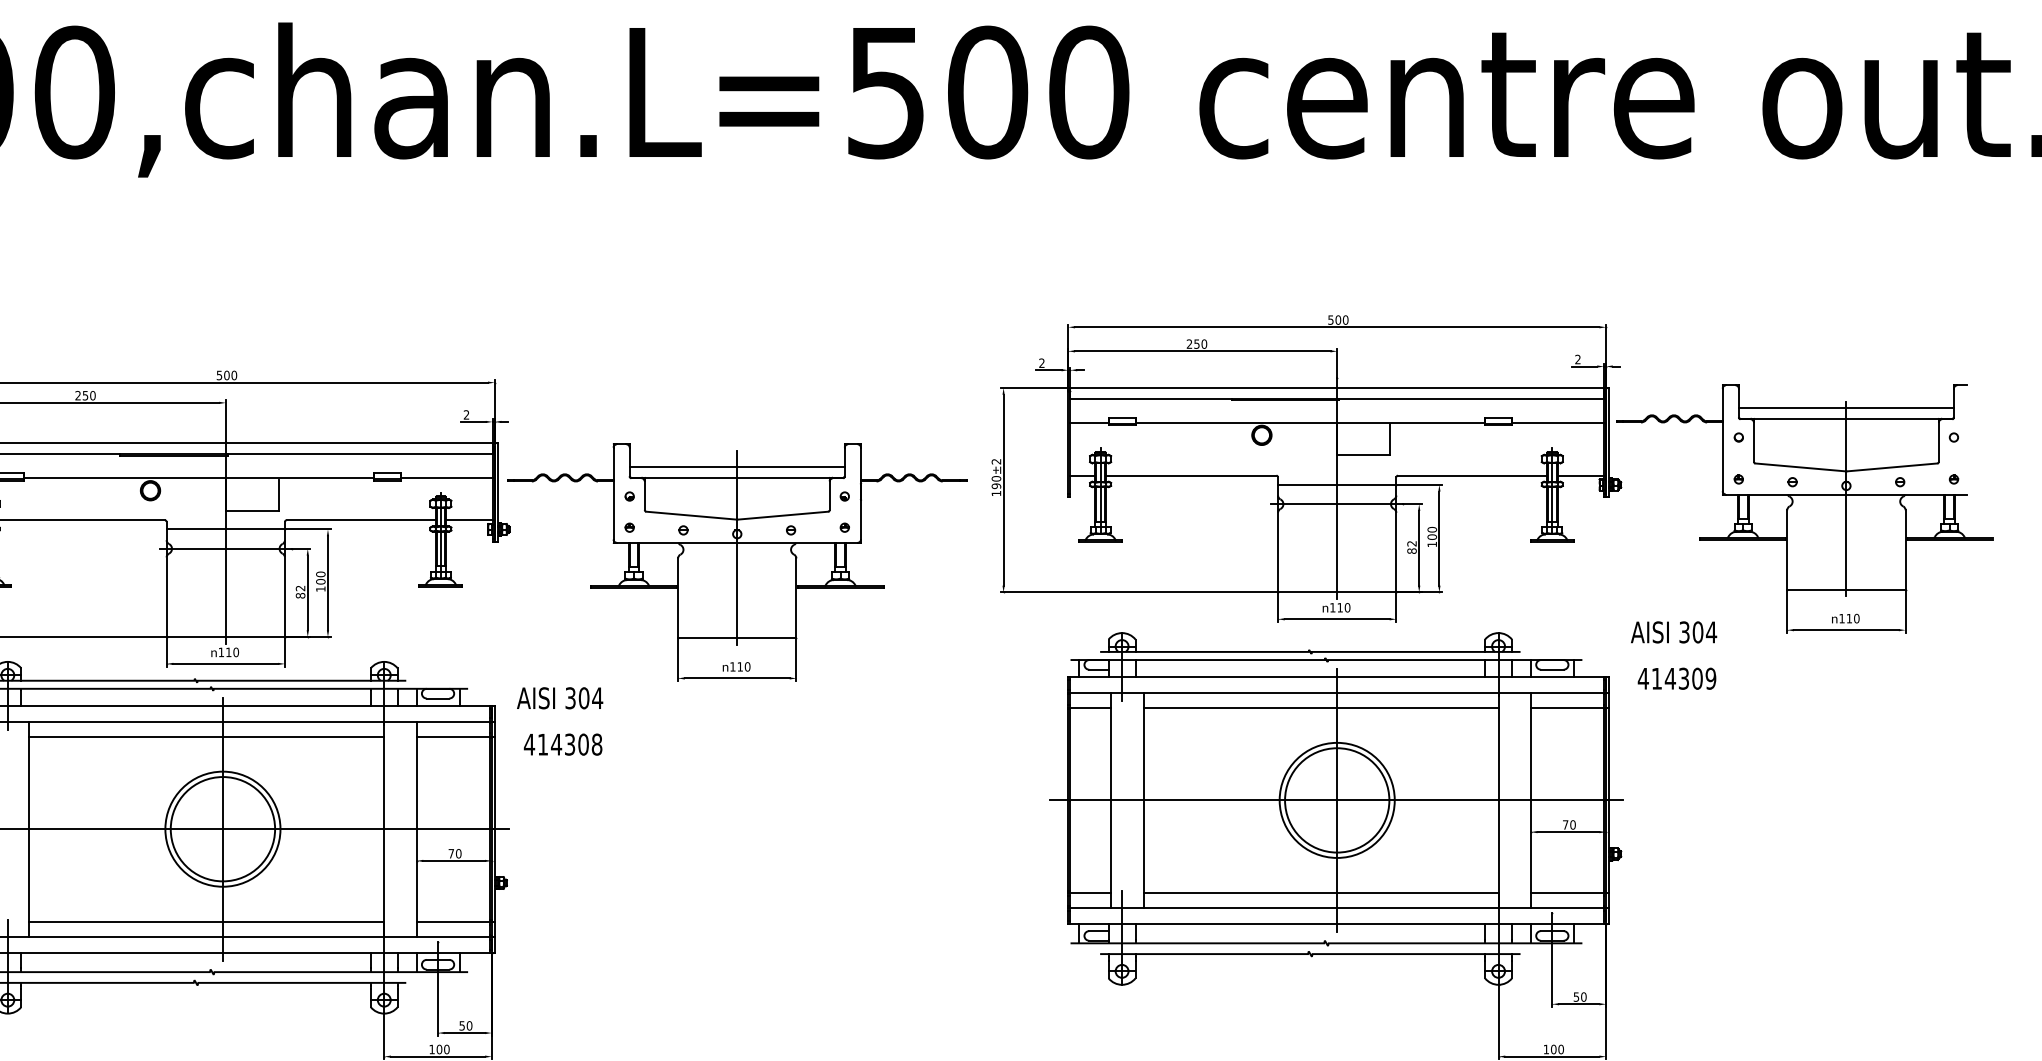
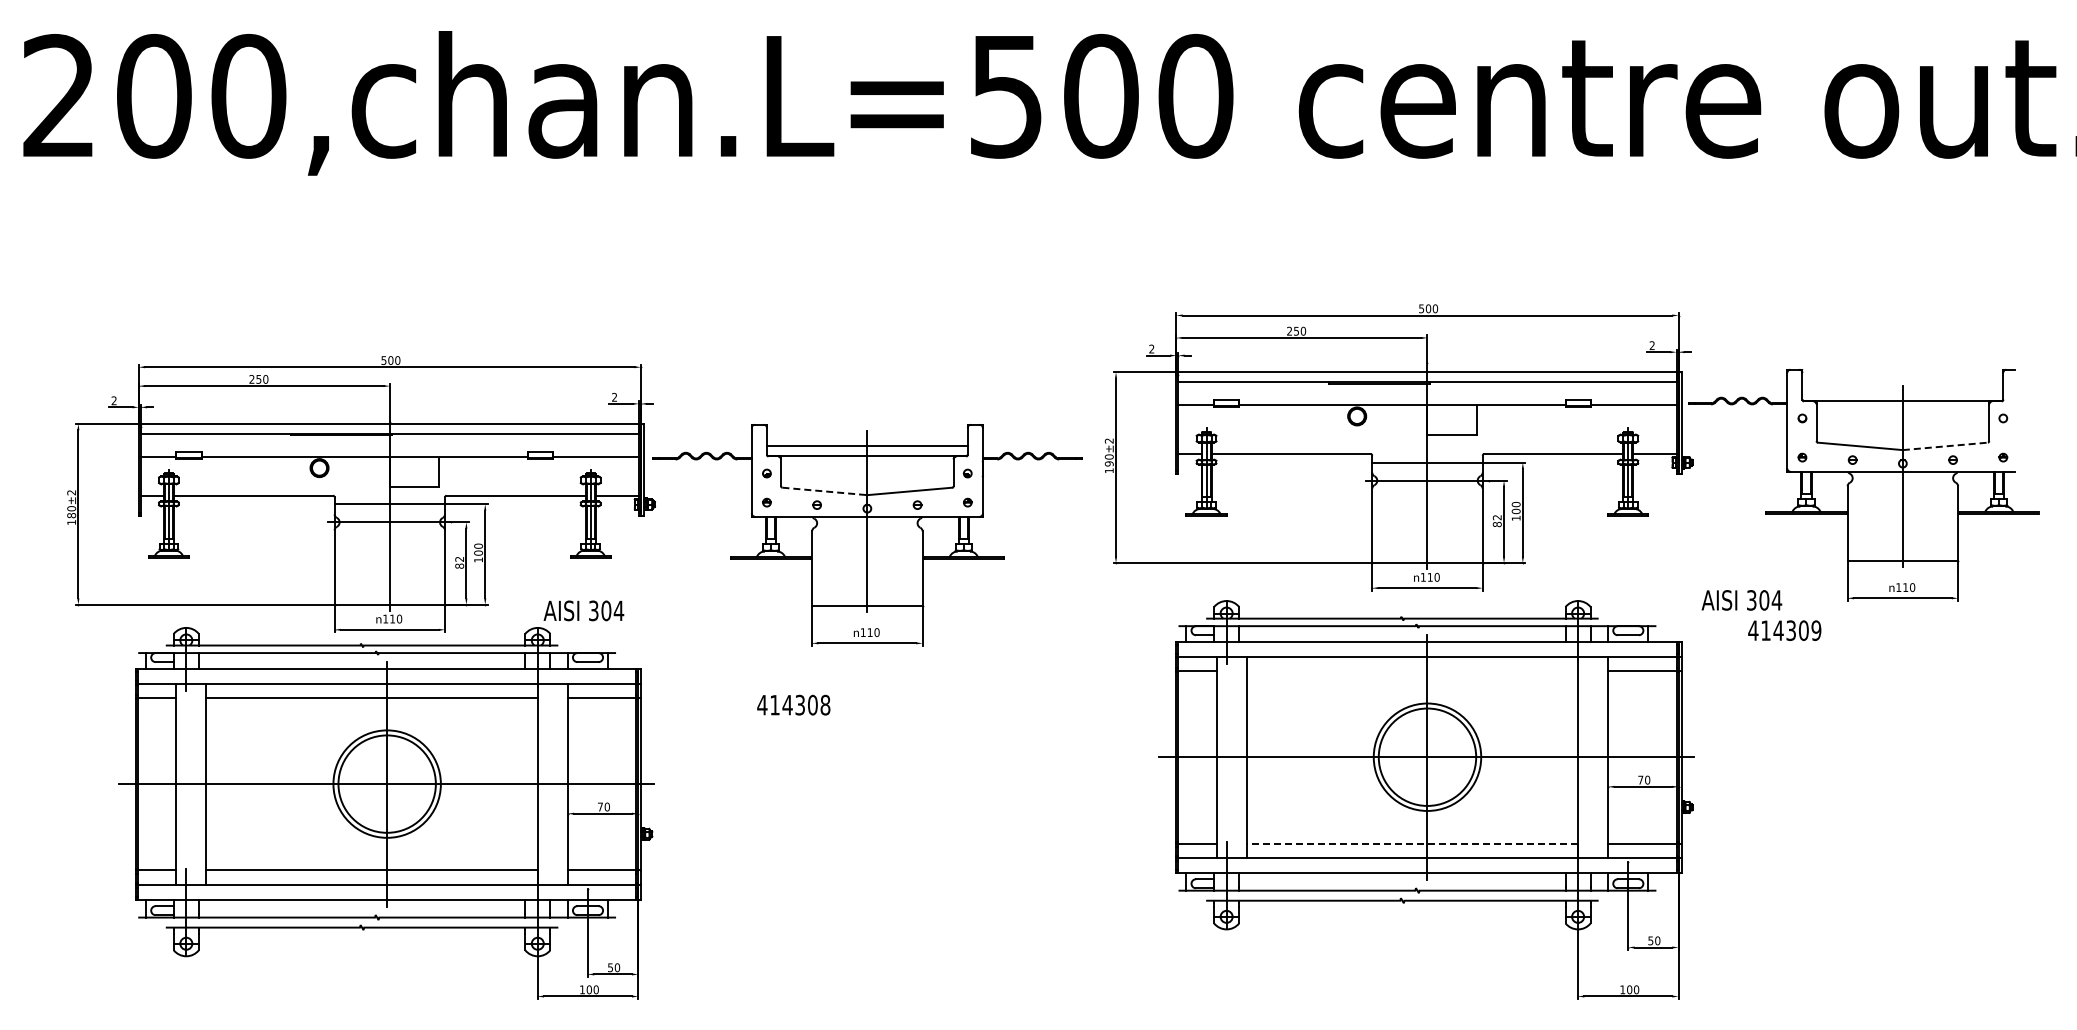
line: (1846, 407) -> (1902, 390), removed
line: (1892, 467) -> (1945, 446), solid -> dashed
line: (691, 515) -> (824, 491), solid -> dashed
text: (1676, 678) -> (1784, 630), moved
text: (559, 697) -> (583, 610), moved
line: (1321, 707) -> (1412, 670), removed
text: (562, 743) -> (793, 704), moved
line: (1321, 892) -> (1412, 843), solid -> dashed

